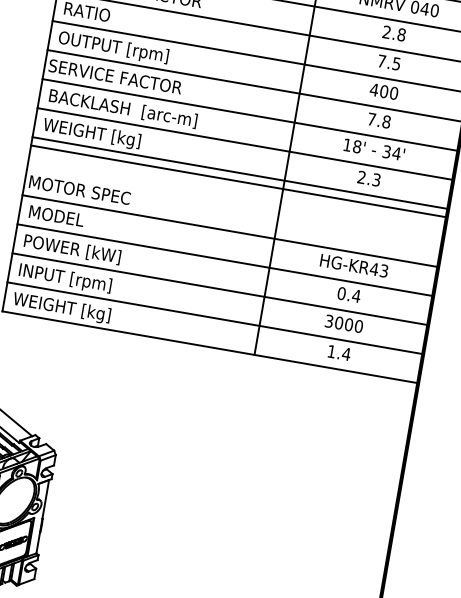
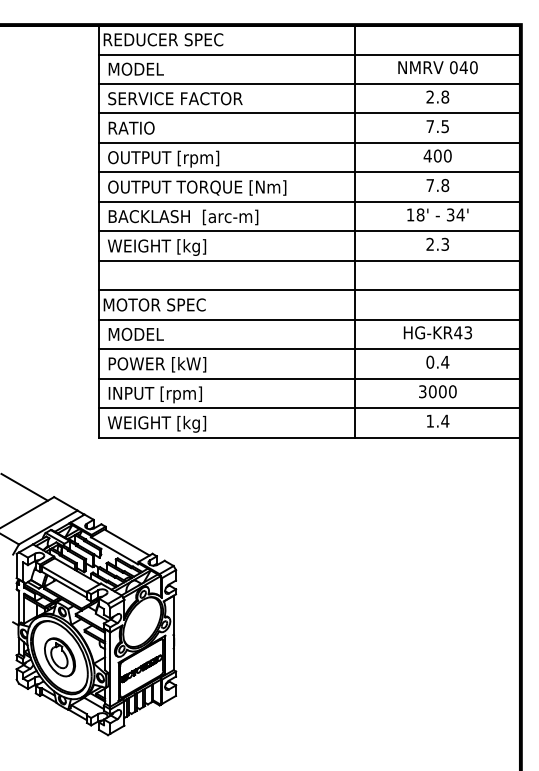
text: (139, 81) -> (194, 187), SERVICE FACTOR -> OUTPUT TORQUE [Nm]
line: (238, 181) -> (309, 290), moved

